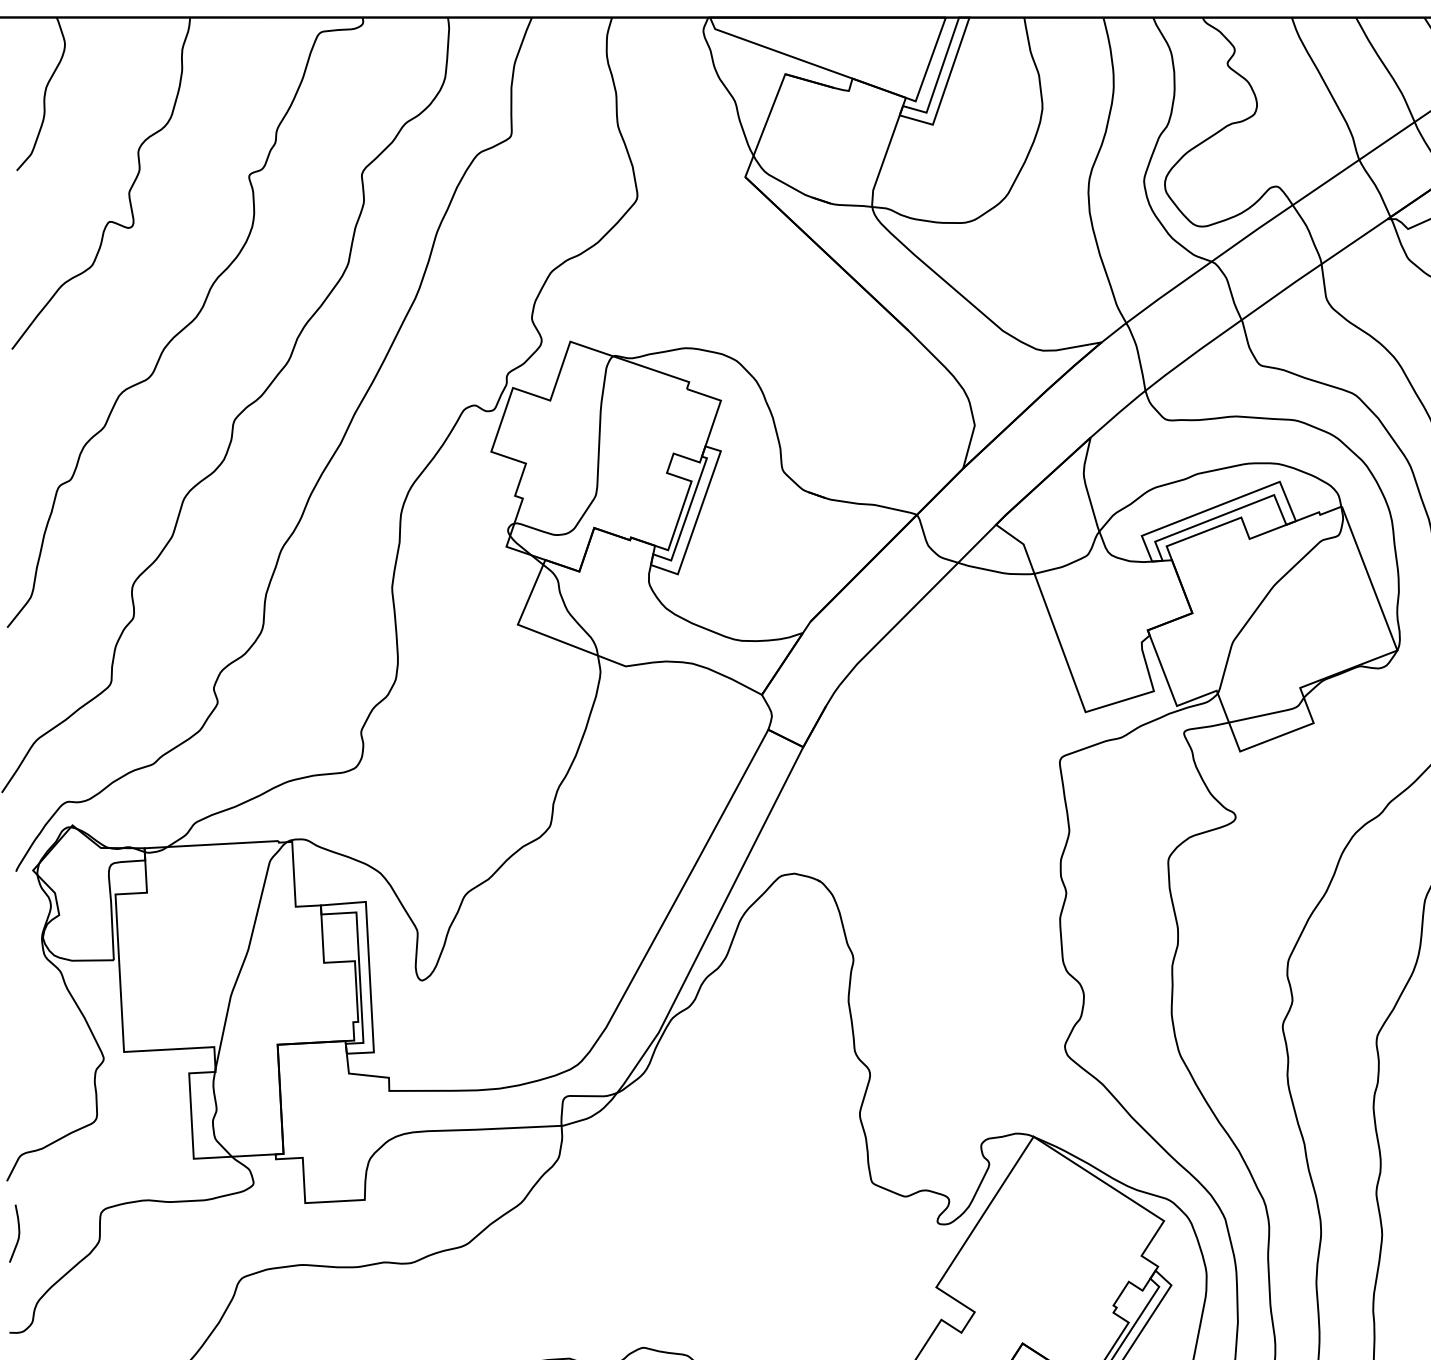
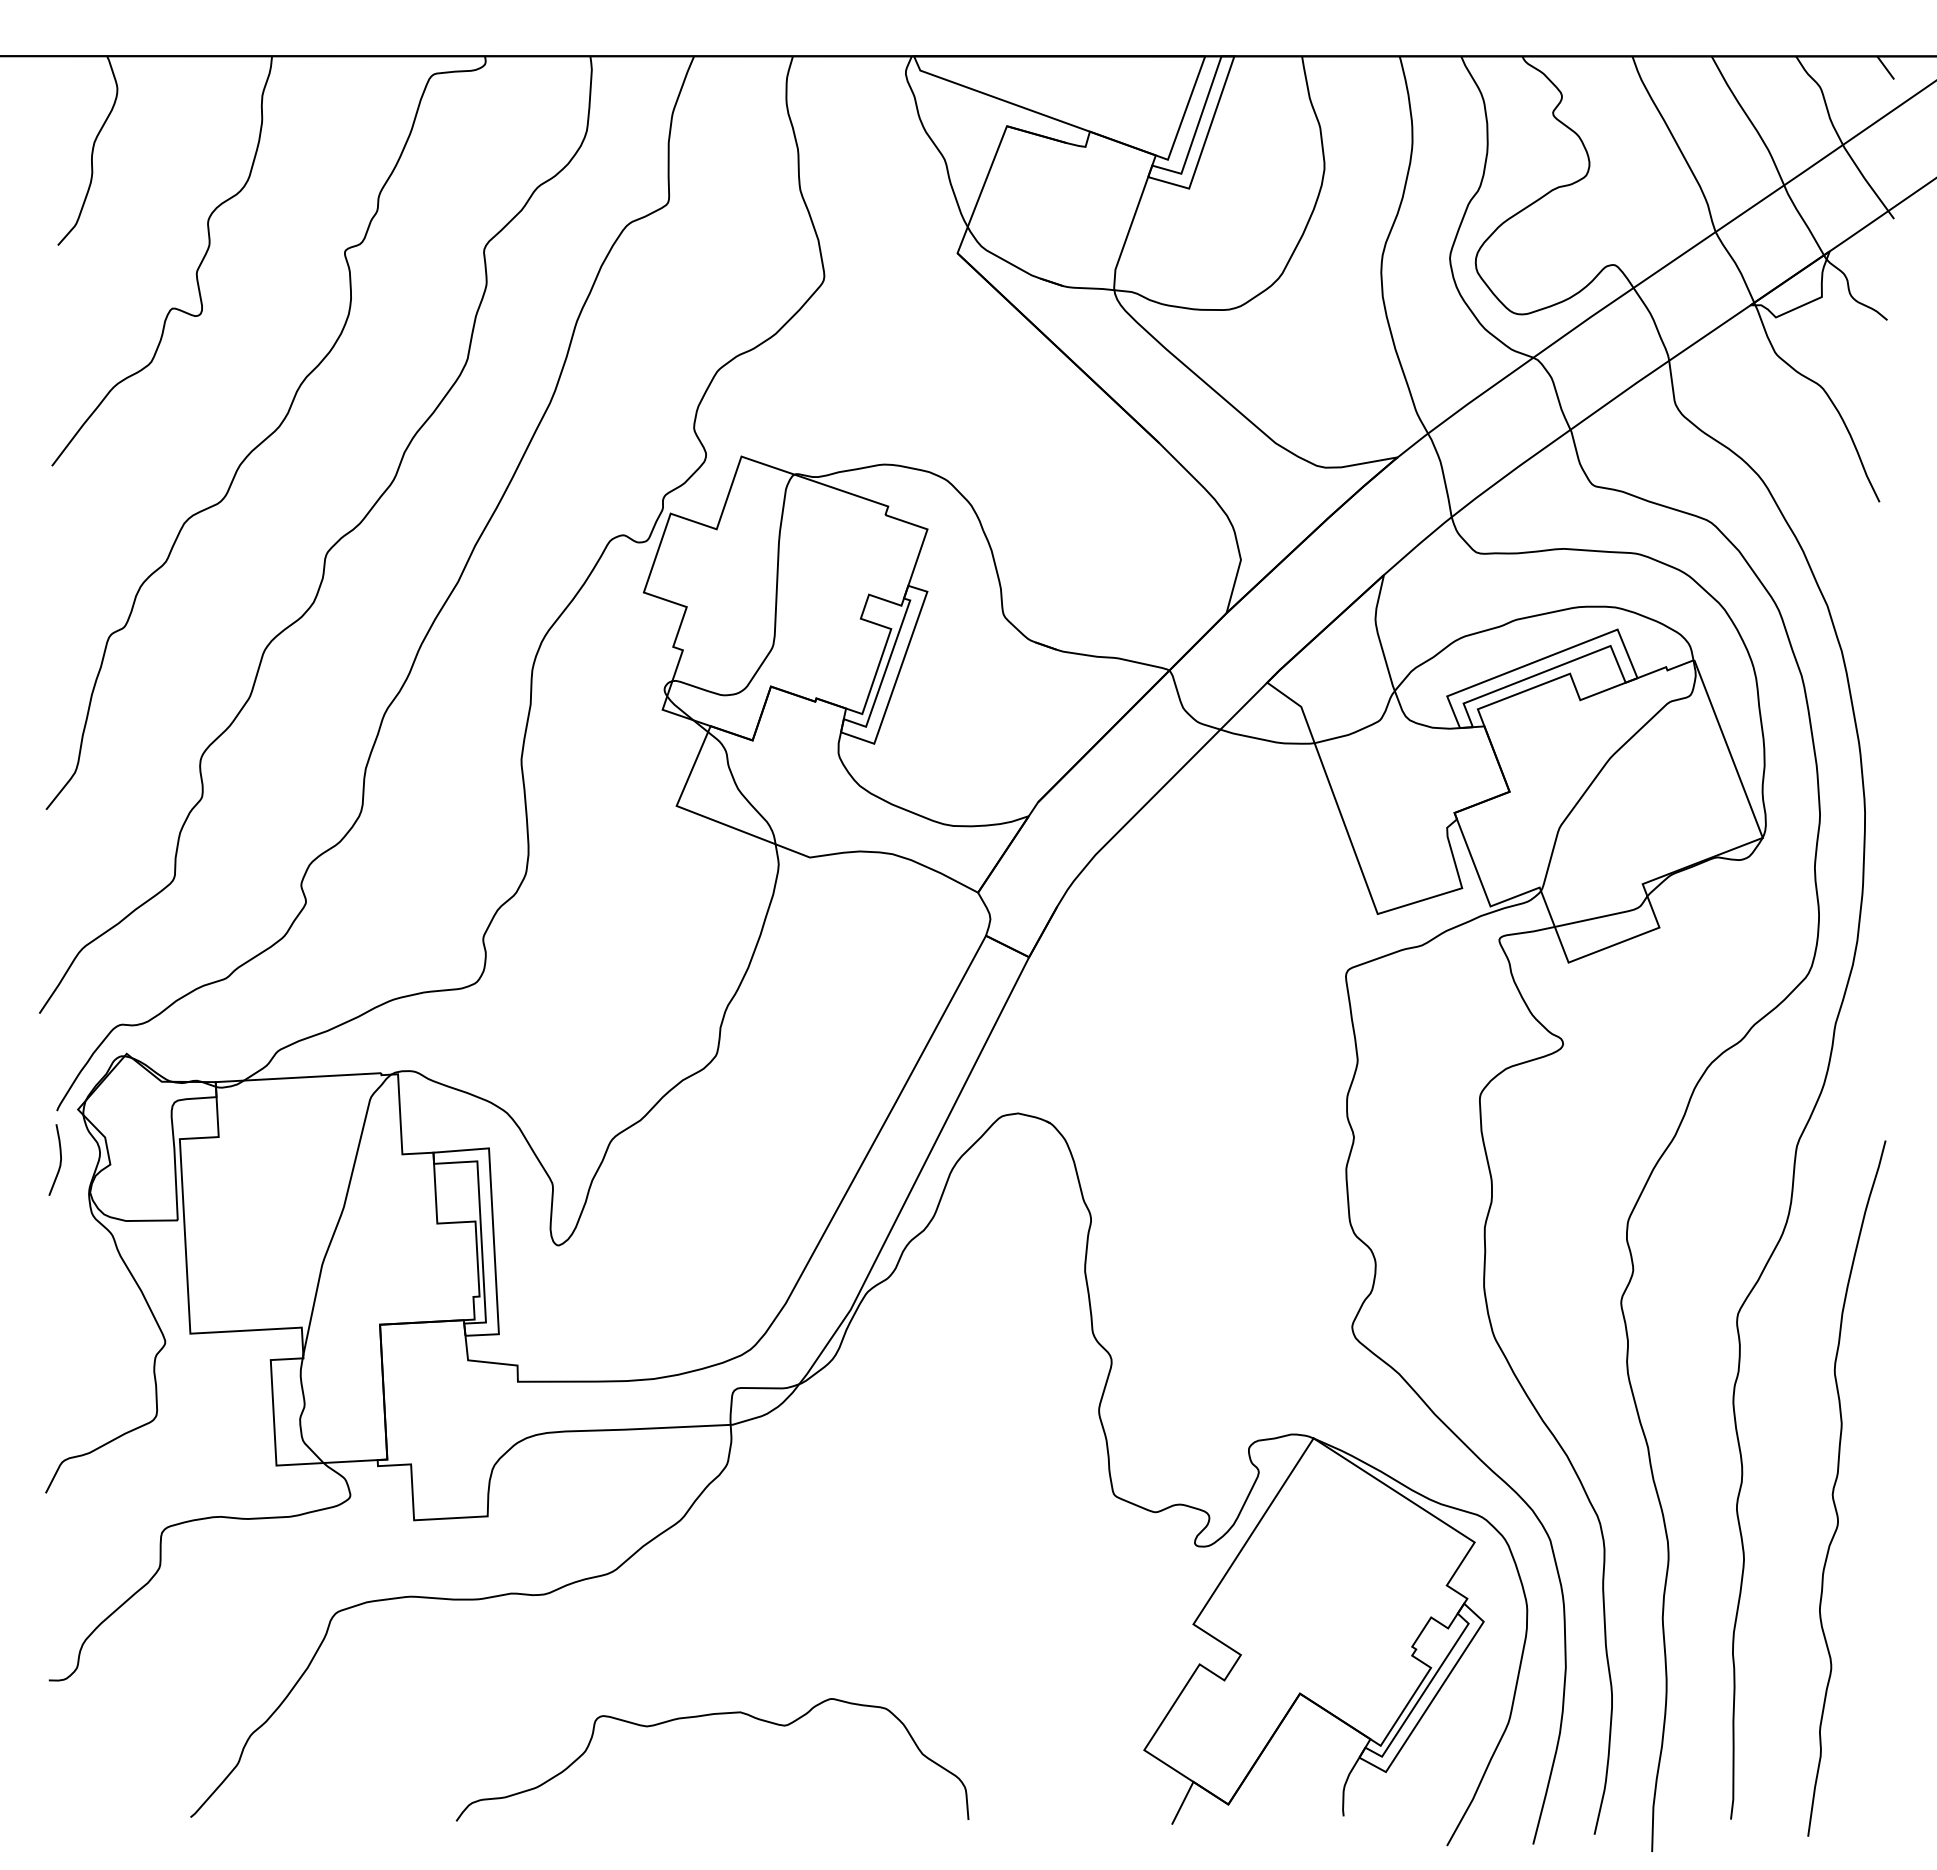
curve: (18, 1235) -> (59, 1162), moved

